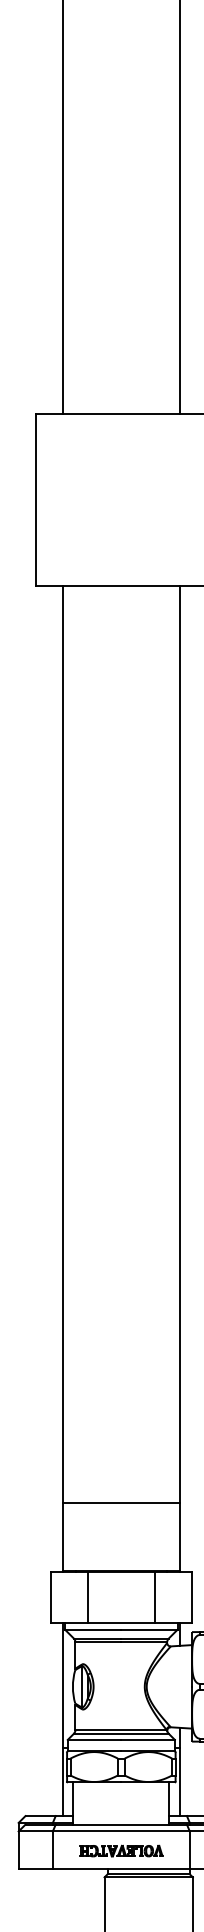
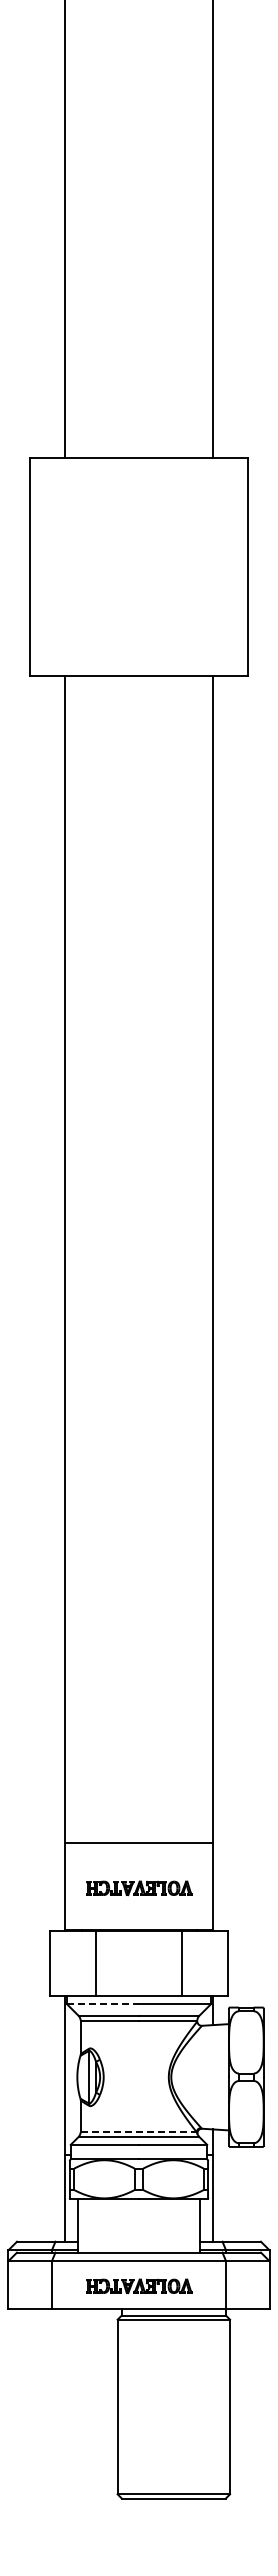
part: (121, 1538) -> (139, 1888), added
line: (93, 1629) -> (103, 2004), solid -> dashed
line: (121, 1730) -> (139, 2132), solid -> dashed

